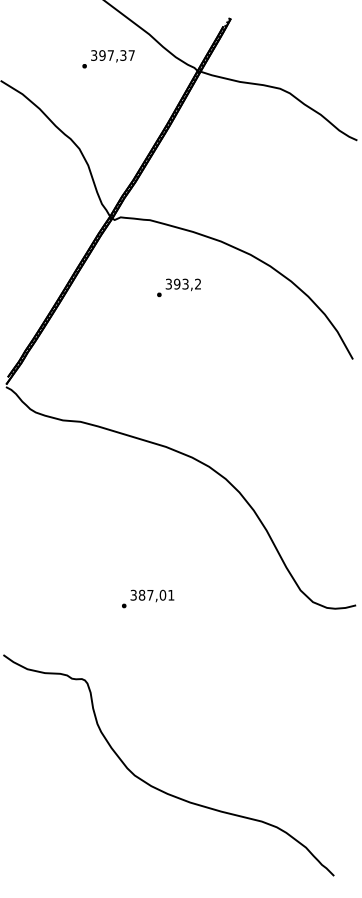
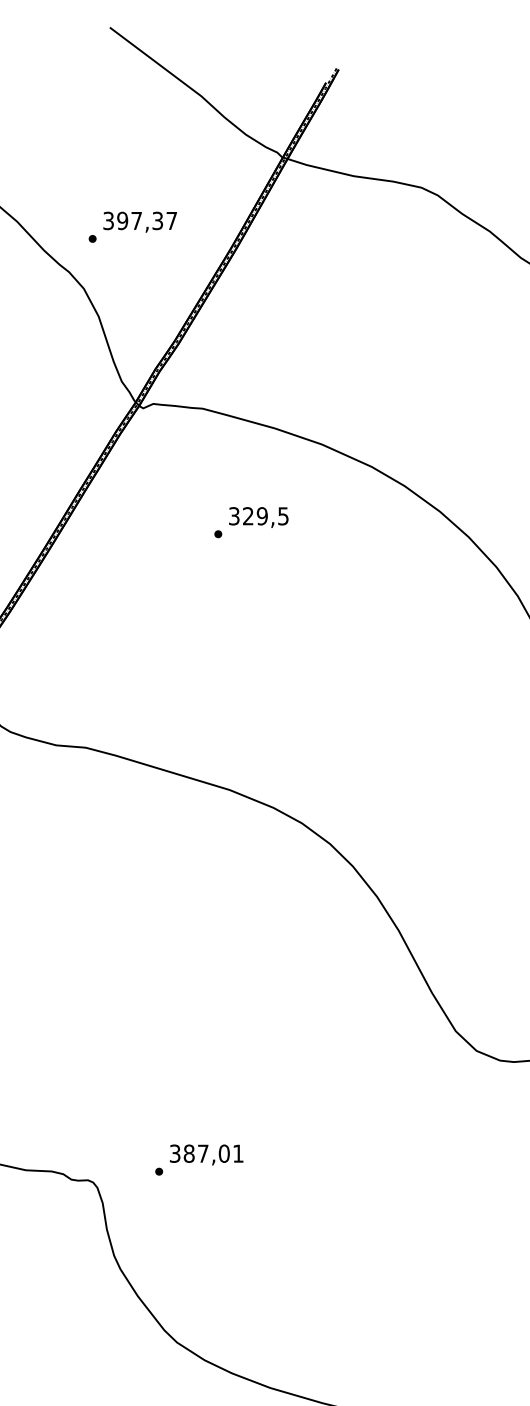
text: (108, 59) -> (132, 227), moved
text: (187, 283) -> (265, 515), 393,2 -> 329,5
text: (148, 598) -> (200, 1159), moved

